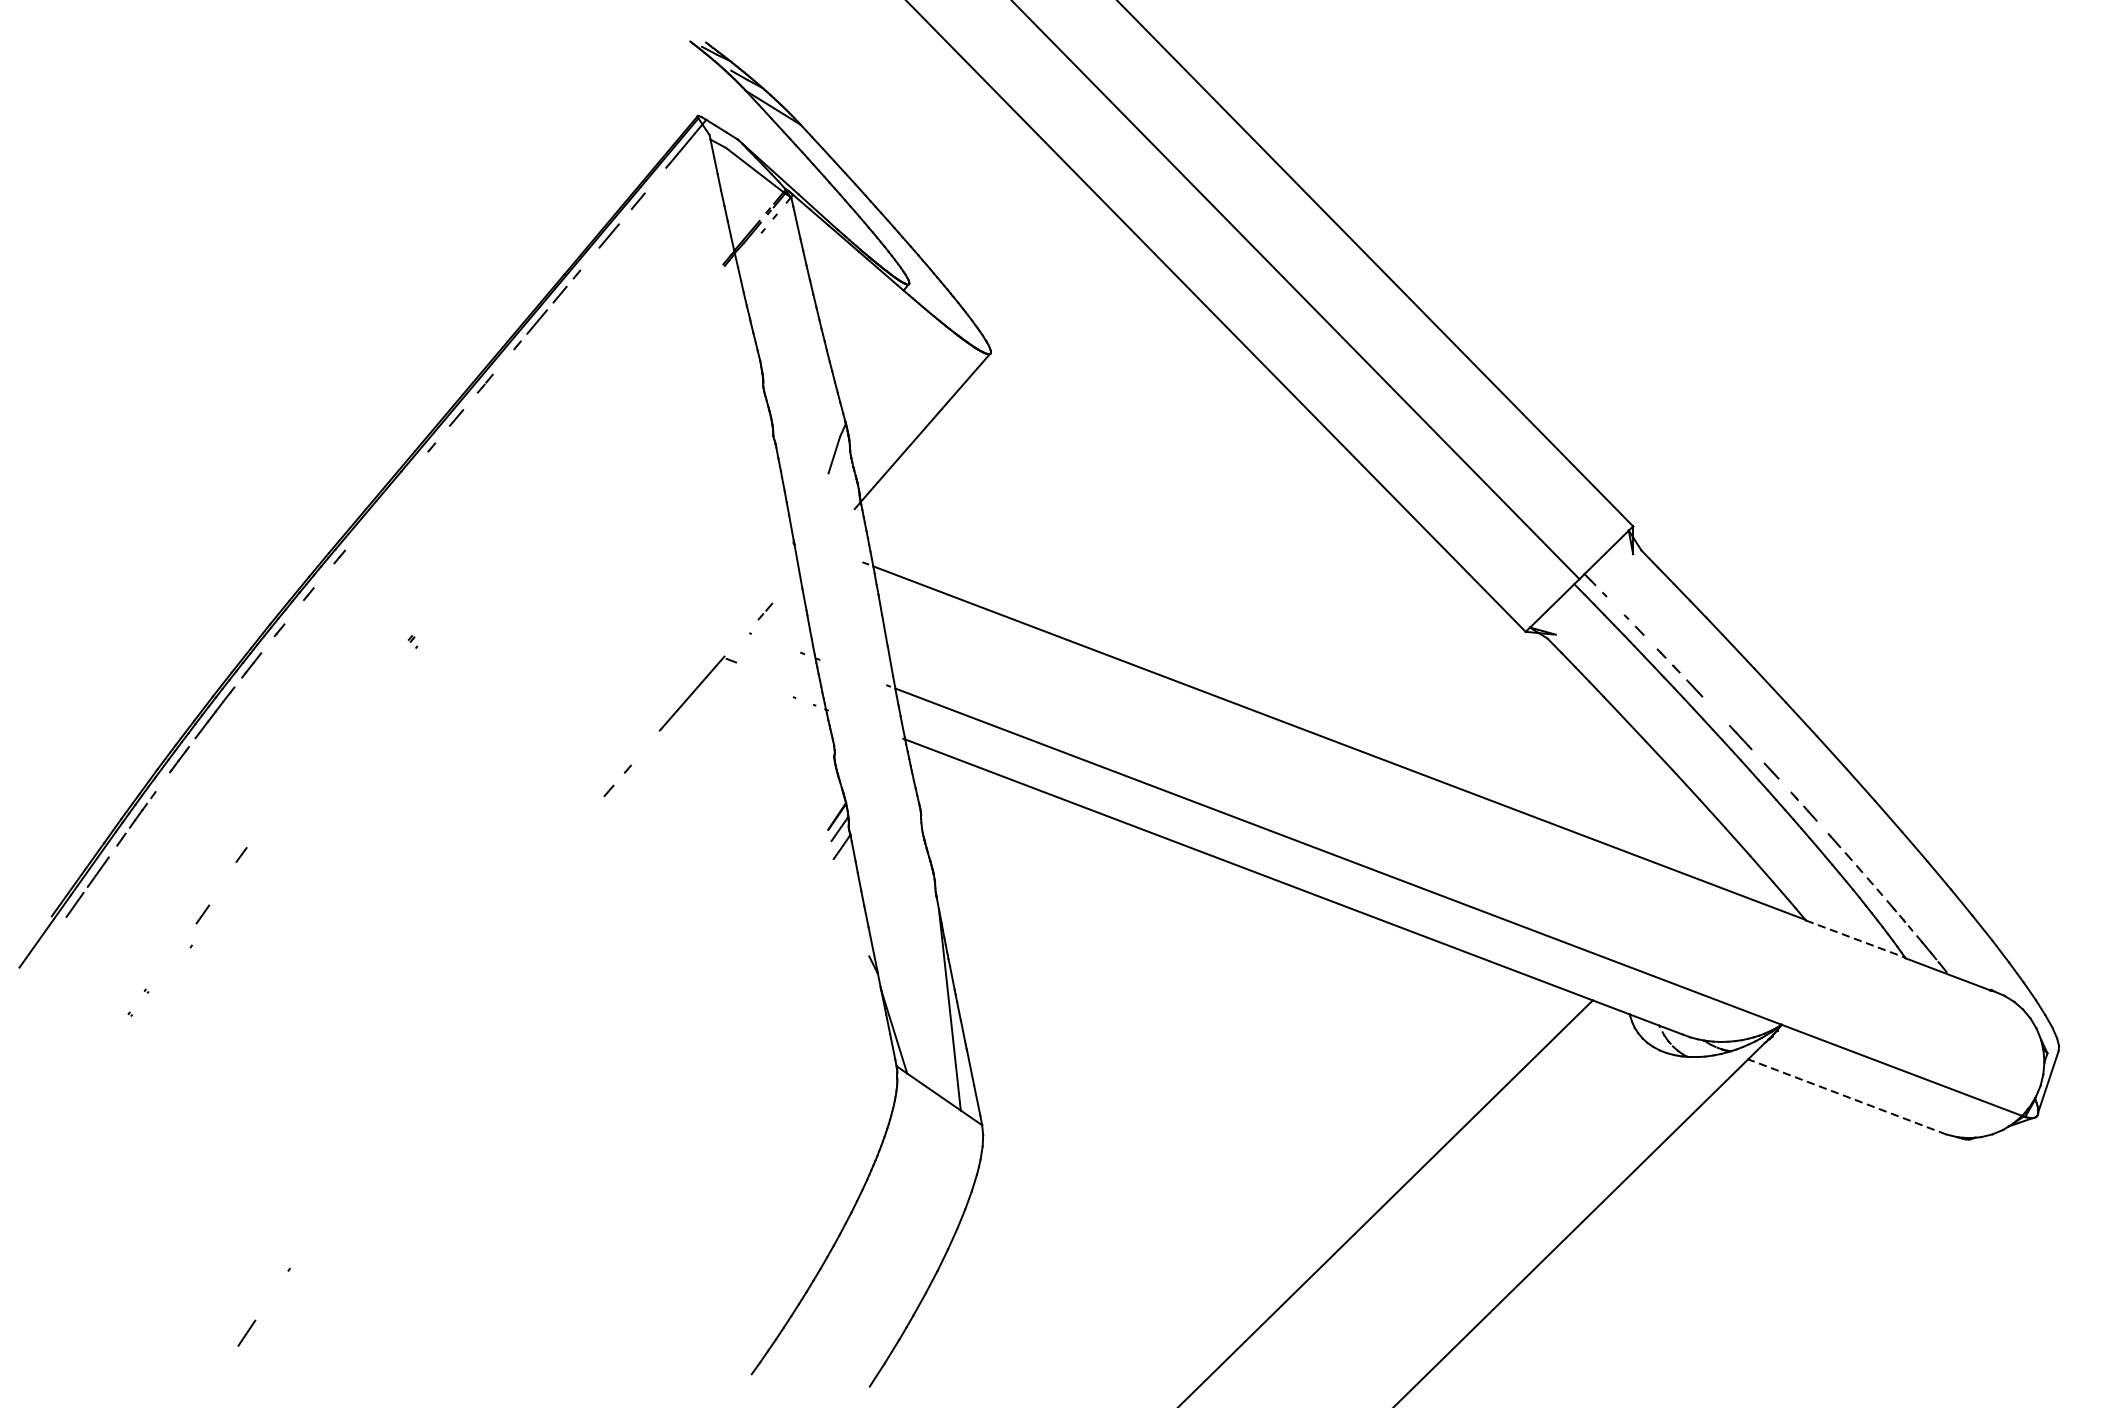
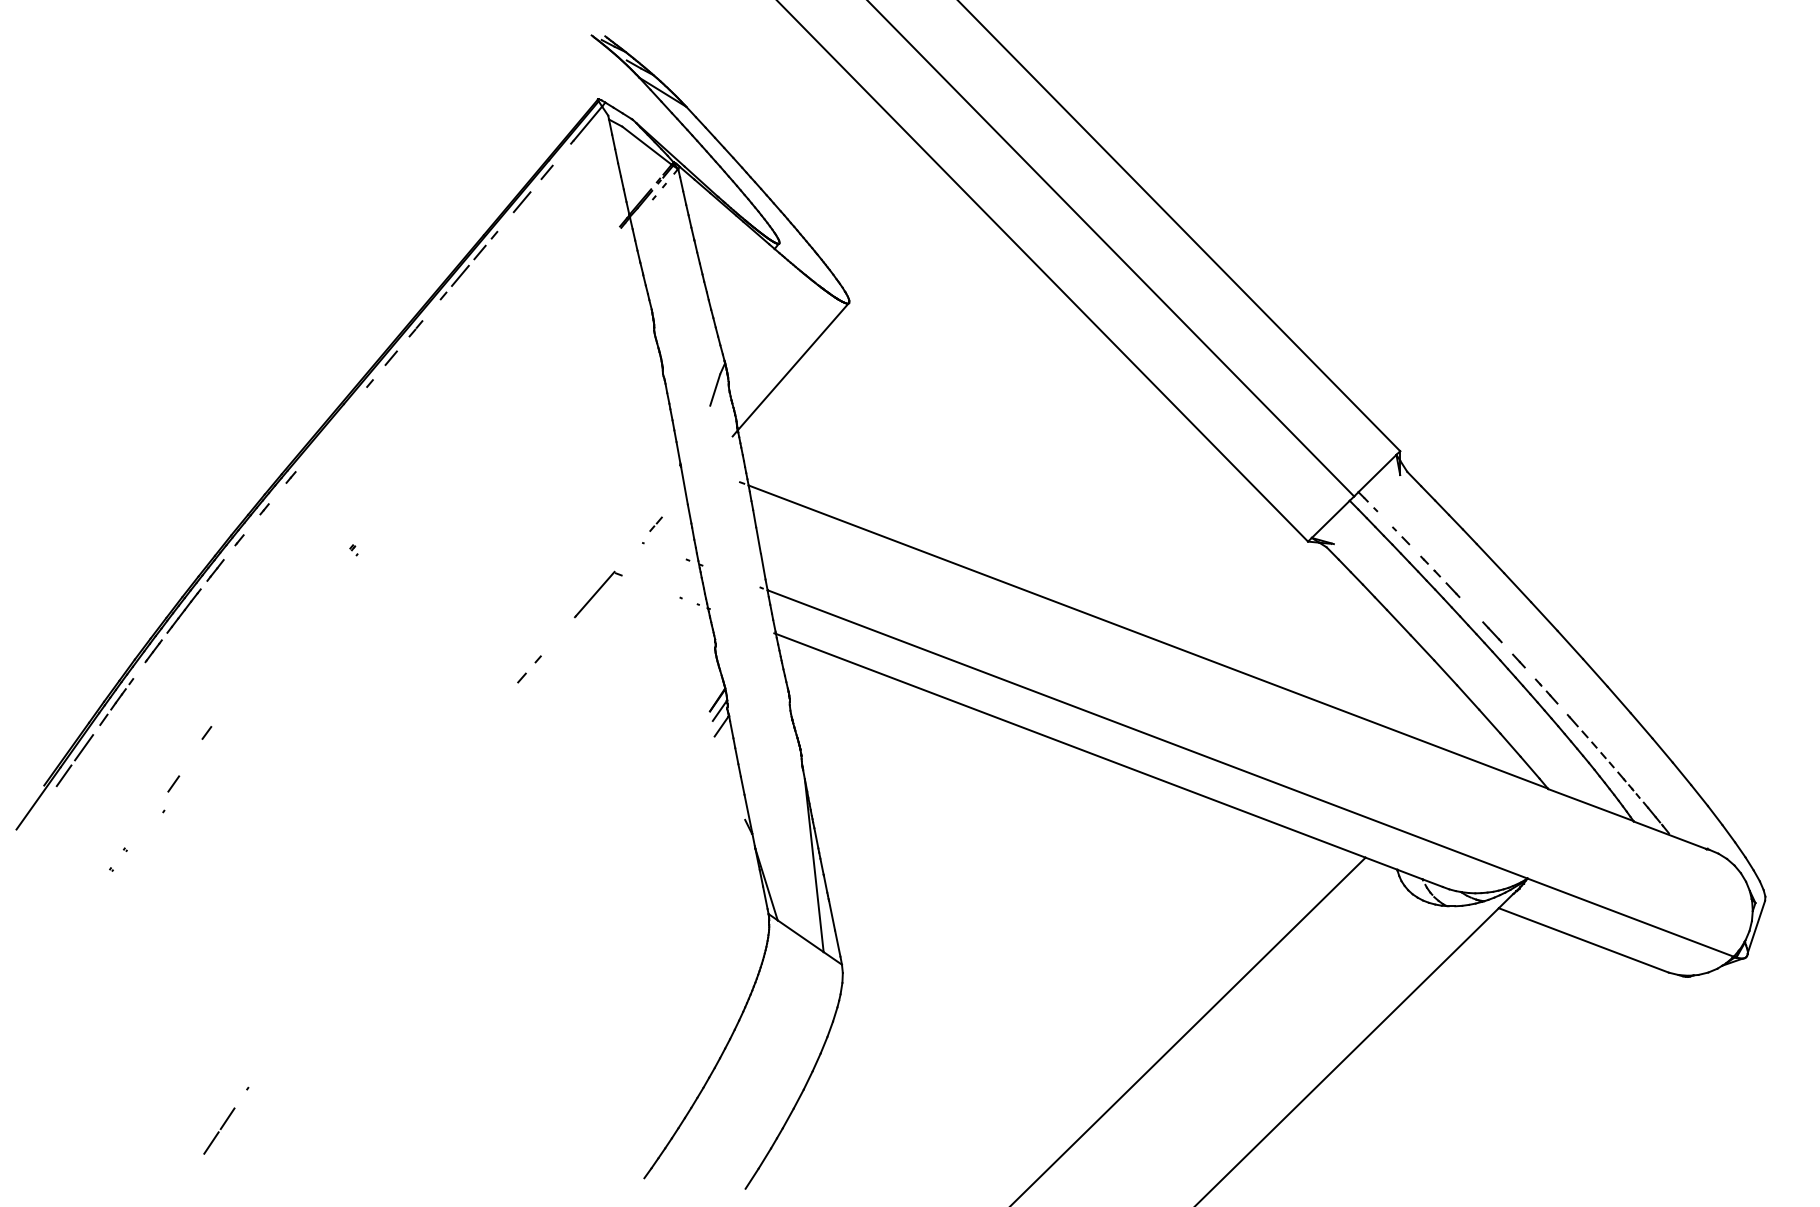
part: (698, 693) -> (598, 594), size x0.71
line: (1856, 939) -> (1591, 805), dashed -> solid
line: (1846, 1097) -> (1583, 940), dashed -> solid
line: (265, 1304) -> (227, 1118), added

